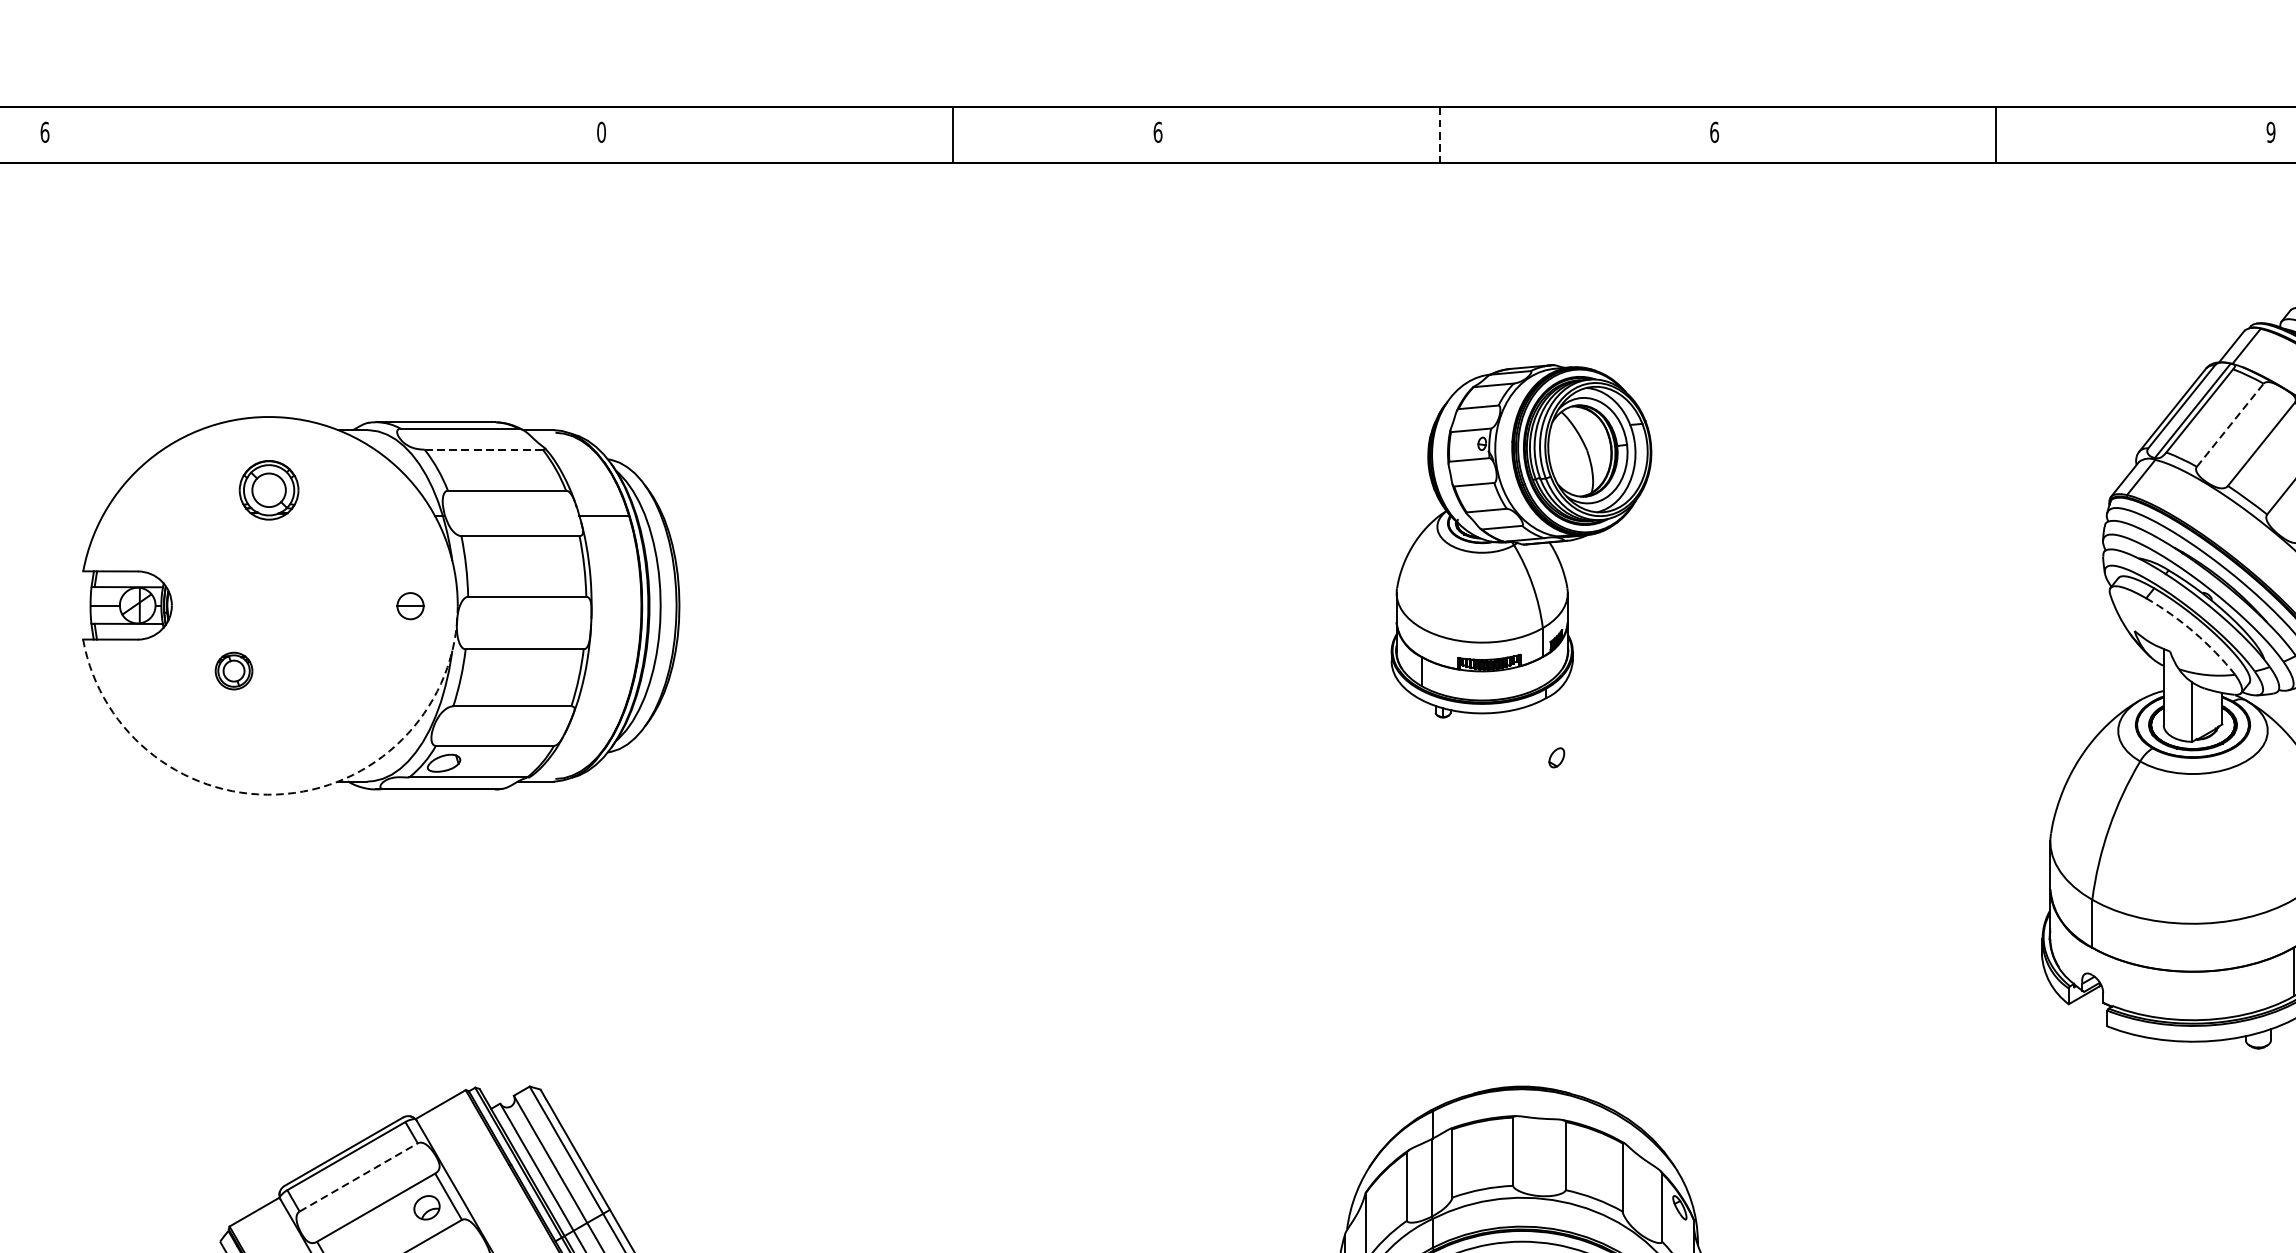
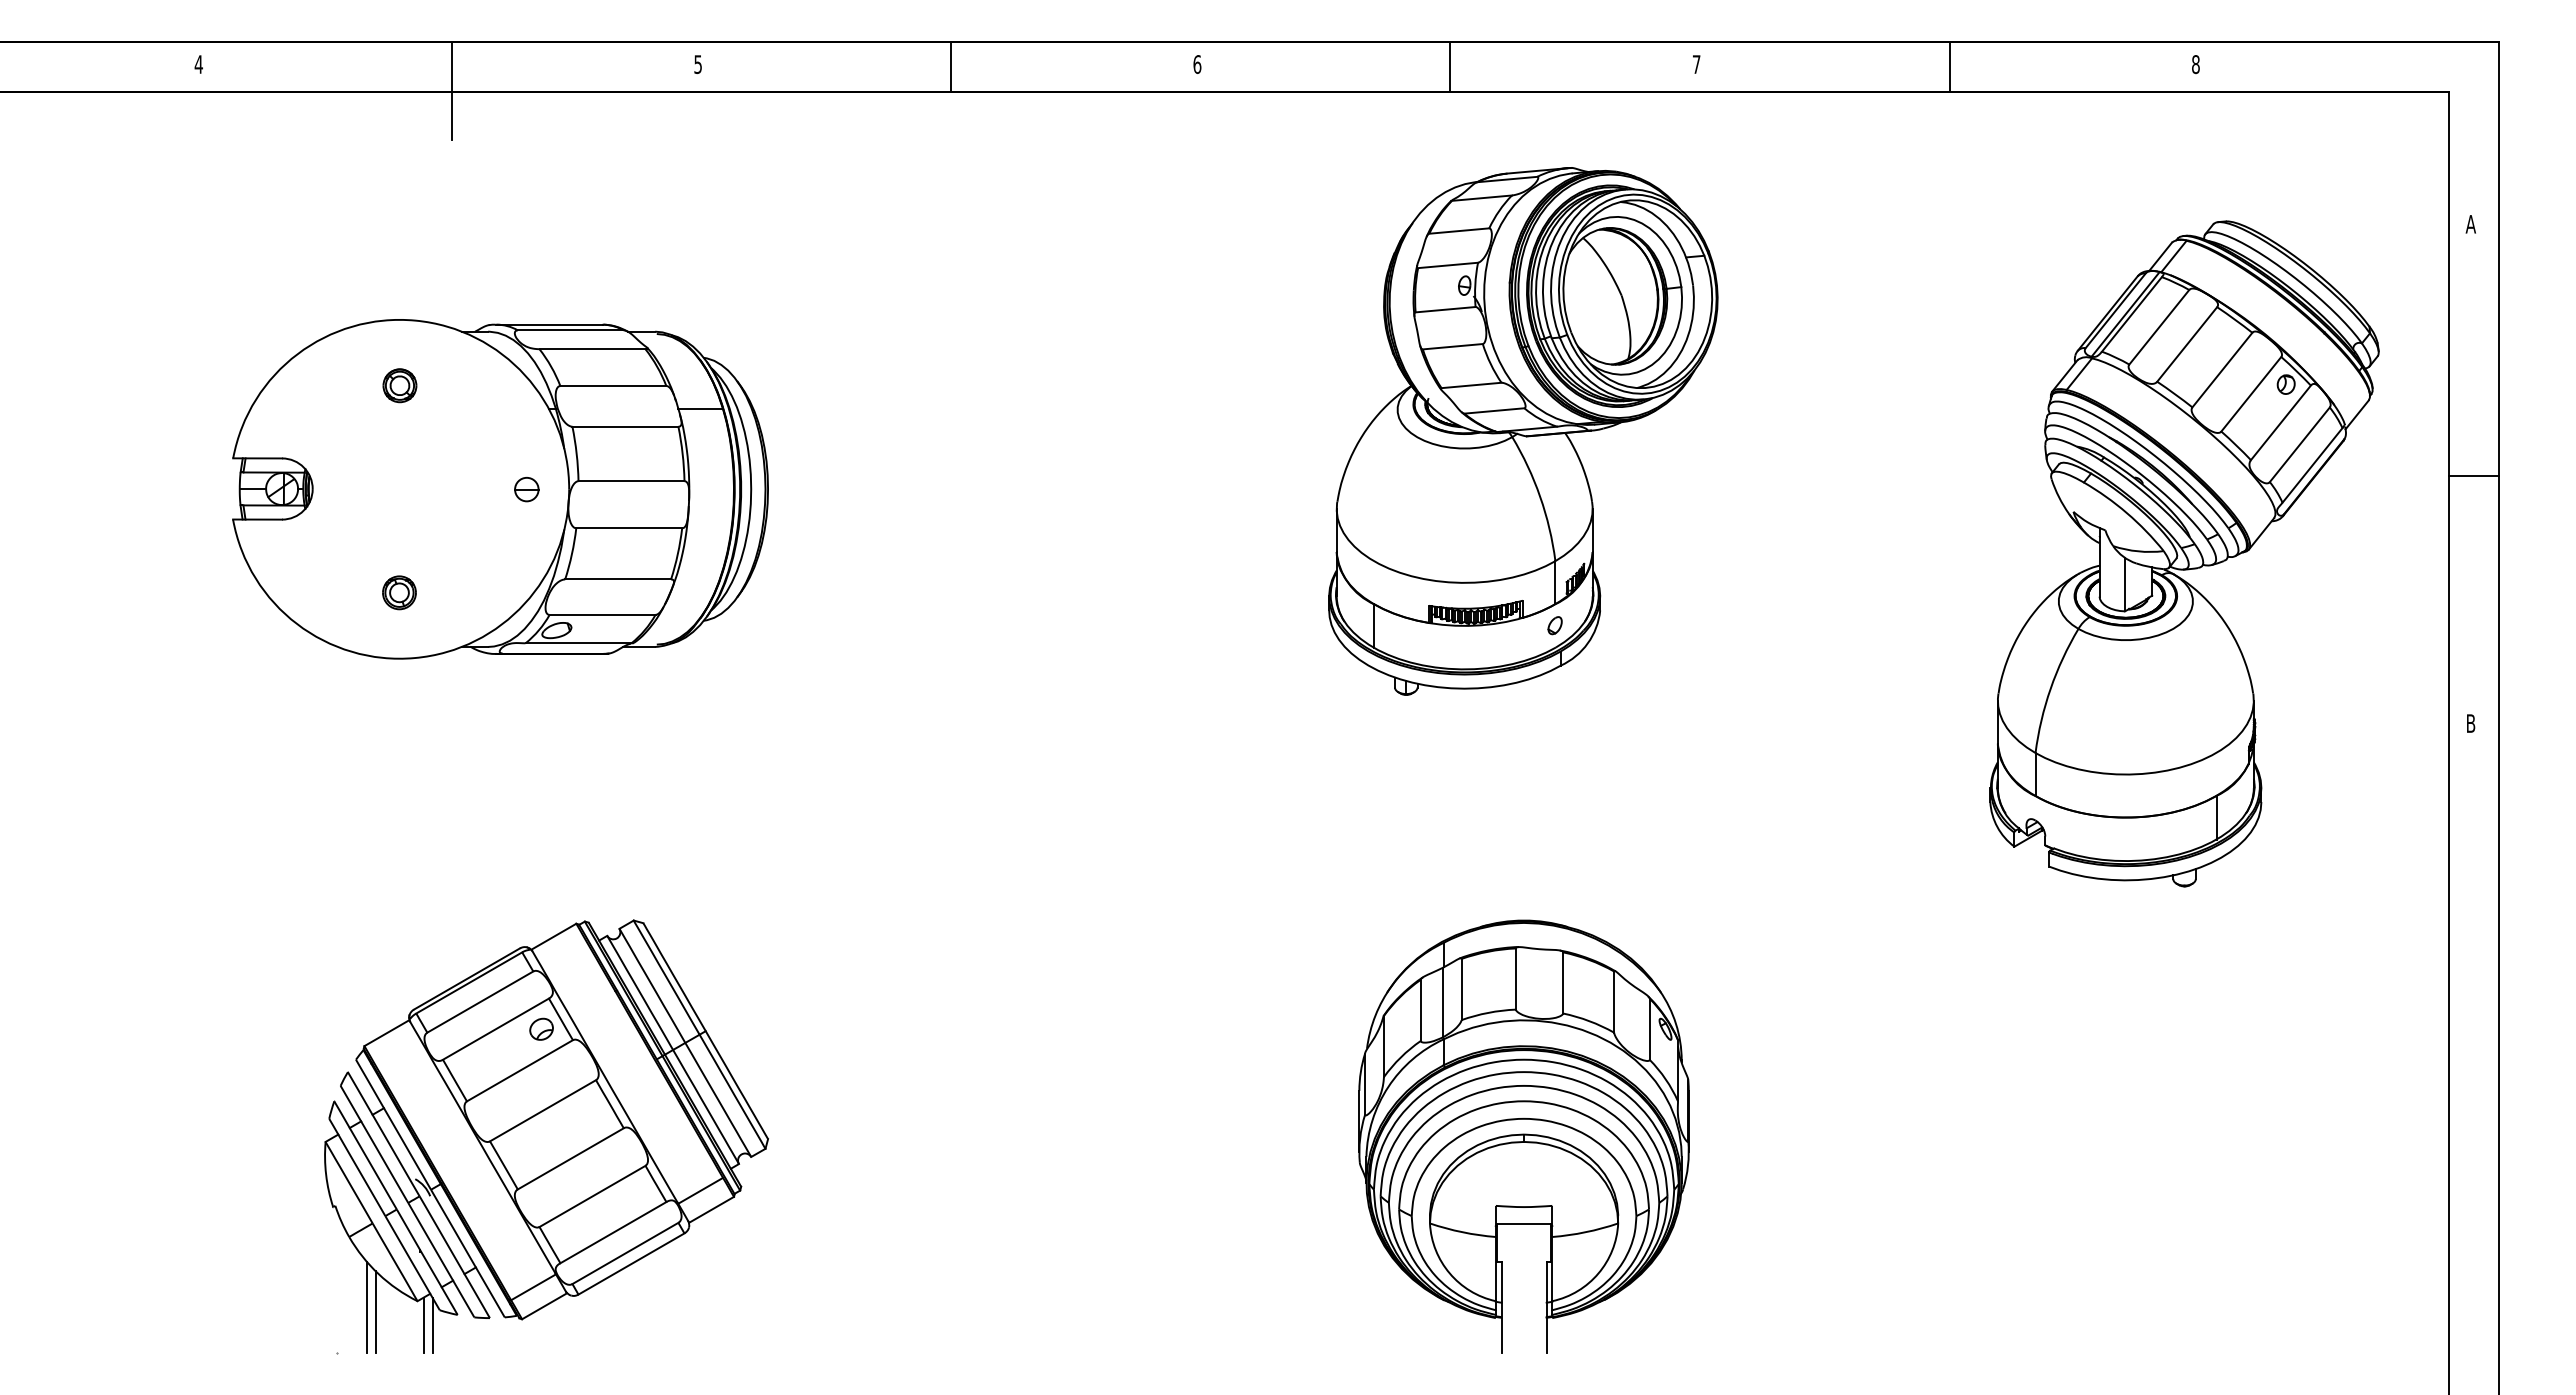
text: (44, 132) -> (198, 64), 6 -> 4
text: (601, 132) -> (698, 64), 0 -> 5
text: (1714, 132) -> (1696, 64), 6 -> 7
text: (2270, 132) -> (2195, 64), 9 -> 8
line: (953, 134) -> (951, 66), moved
line: (1440, 135) -> (1450, 67), dashed -> solid
line: (326, 162) -> (451, 91), added
line: (2230, 425) -> (2159, 327), dashed -> solid
line: (483, 450) -> (592, 349), dashed -> solid
part: (268, 490) -> (399, 385), size x0.62
part: (1521, 541) -> (1523, 431), size x1.67
arc: (2194, 632) -> (2127, 513), dashed -> solid
part: (234, 670) -> (399, 592), moved
arc: (285, 794) -> (414, 658), dashed -> solid
line: (358, 1176) -> (480, 1001), dashed -> solid

